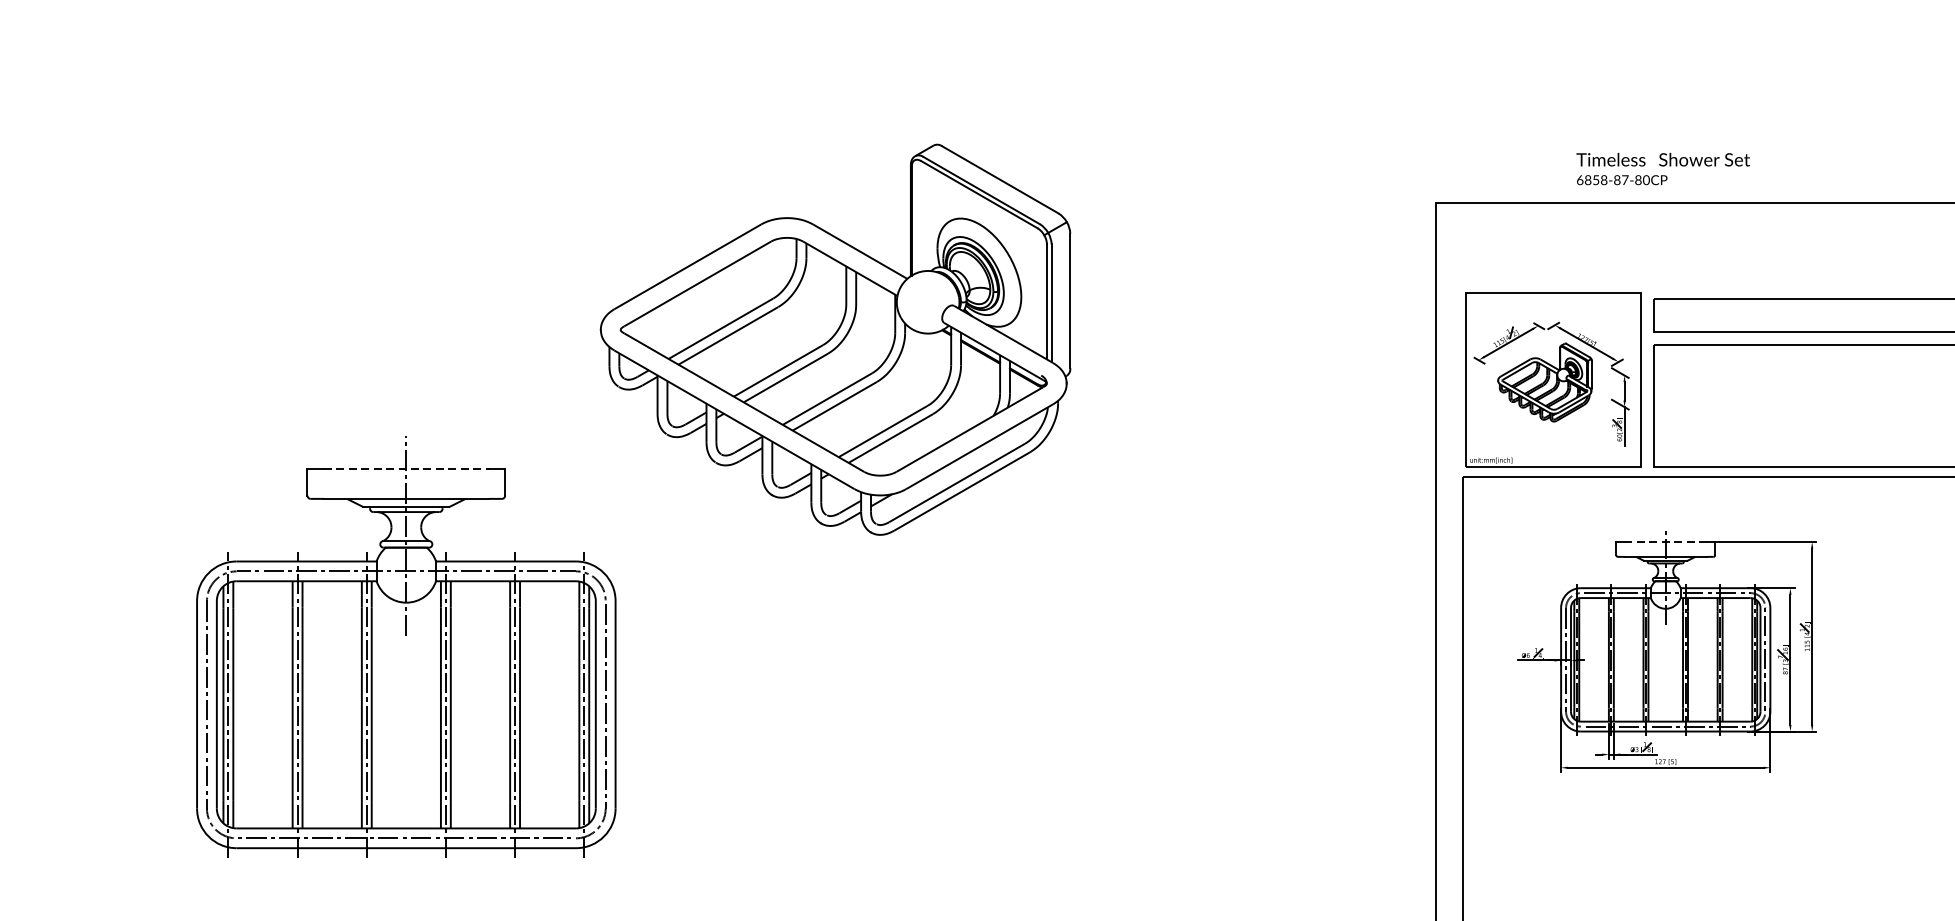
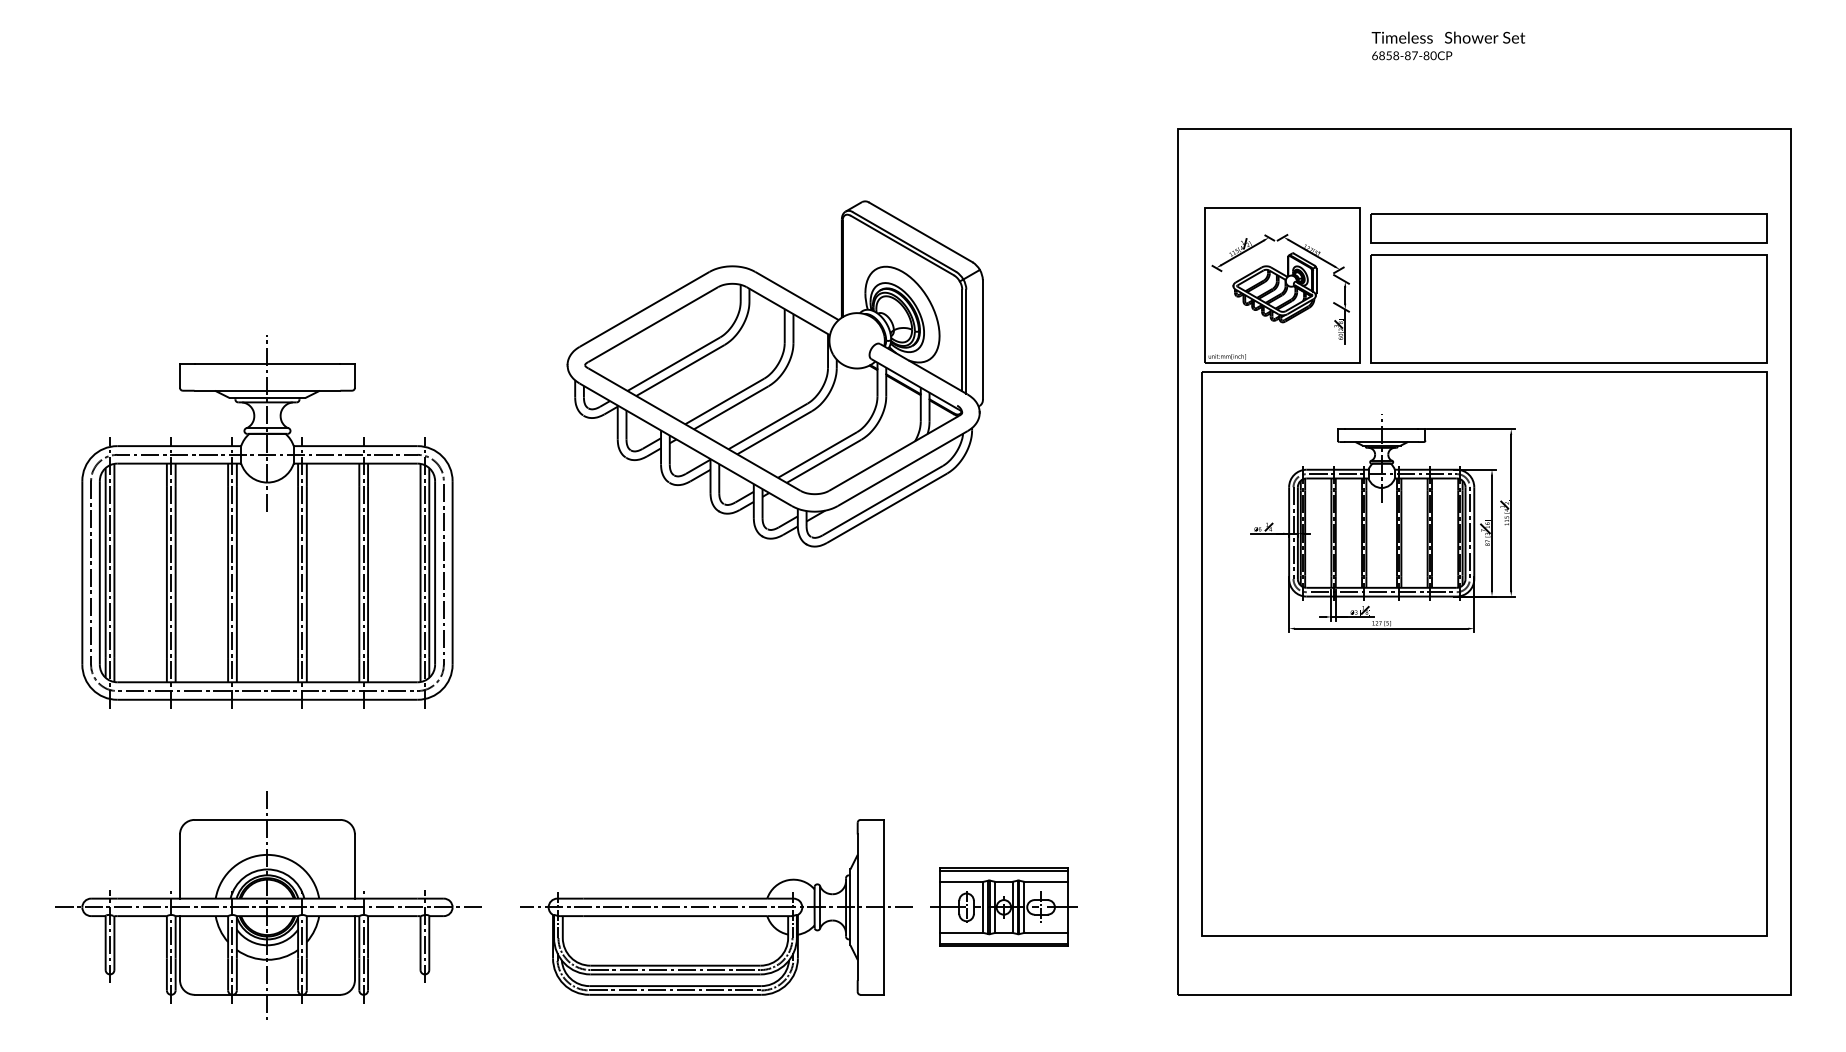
text: (1663, 168) -> (1448, 45), moved
part: (834, 339) -> (774, 373), moved
line: (406, 469) -> (267, 364), dashed -> solid
line: (1666, 541) -> (1382, 428), dashed -> solid

